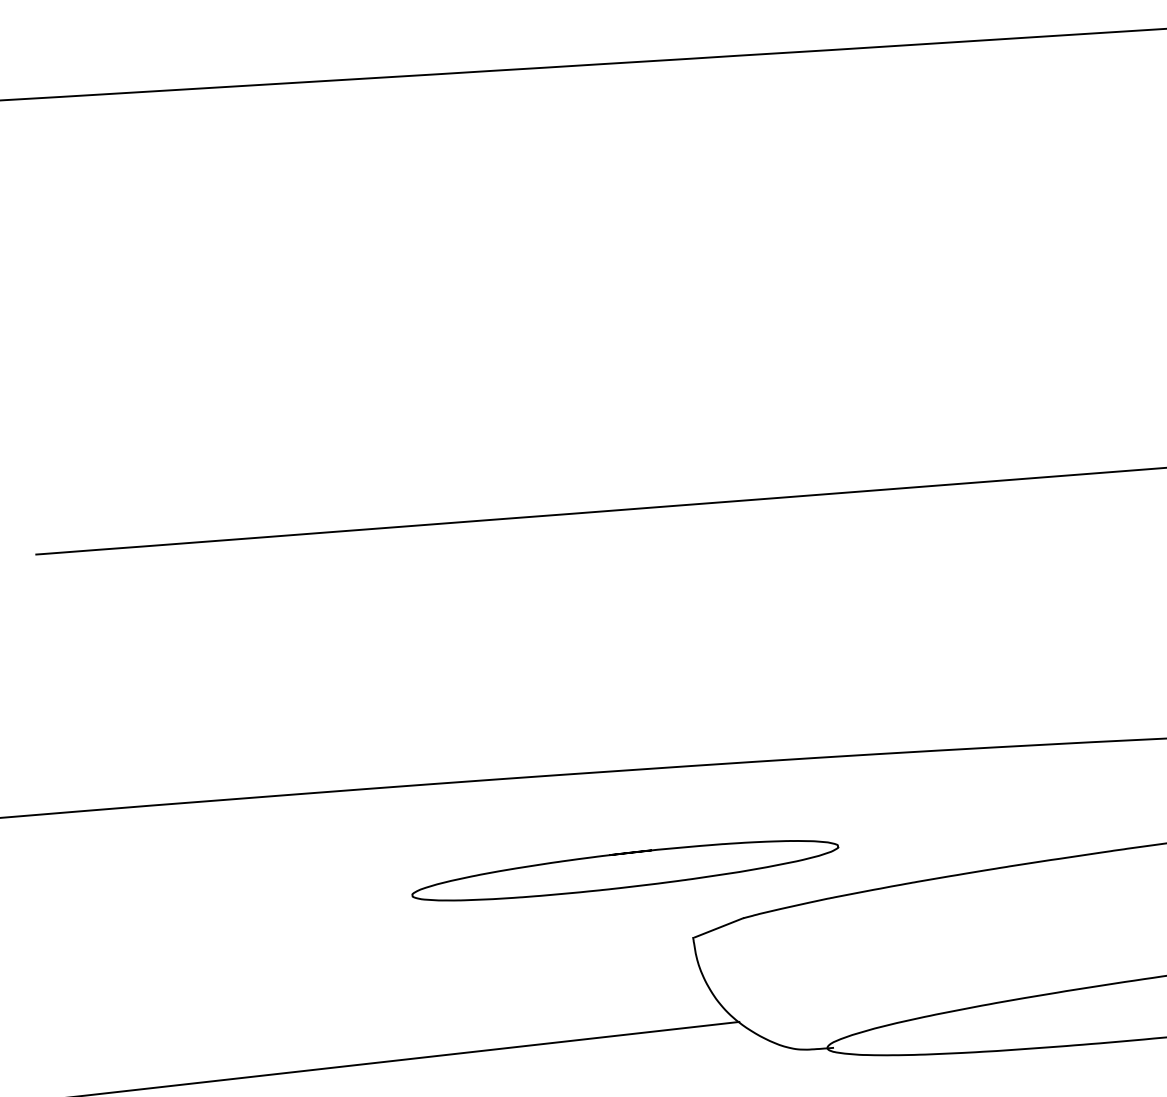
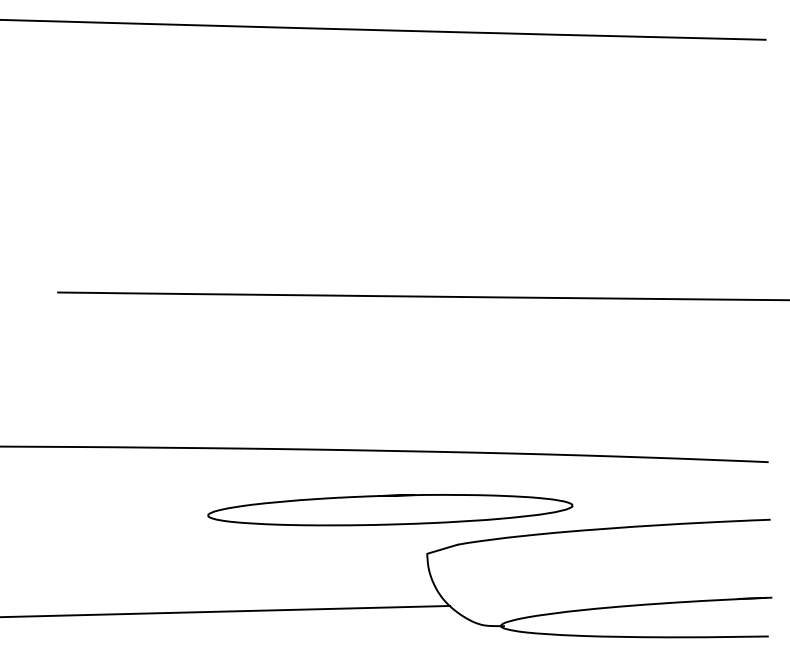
part: (625, 870) -> (390, 510), size x1.43

